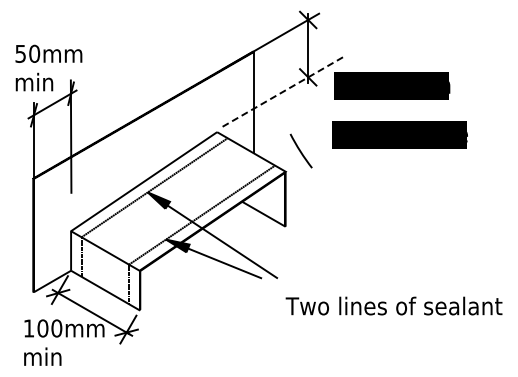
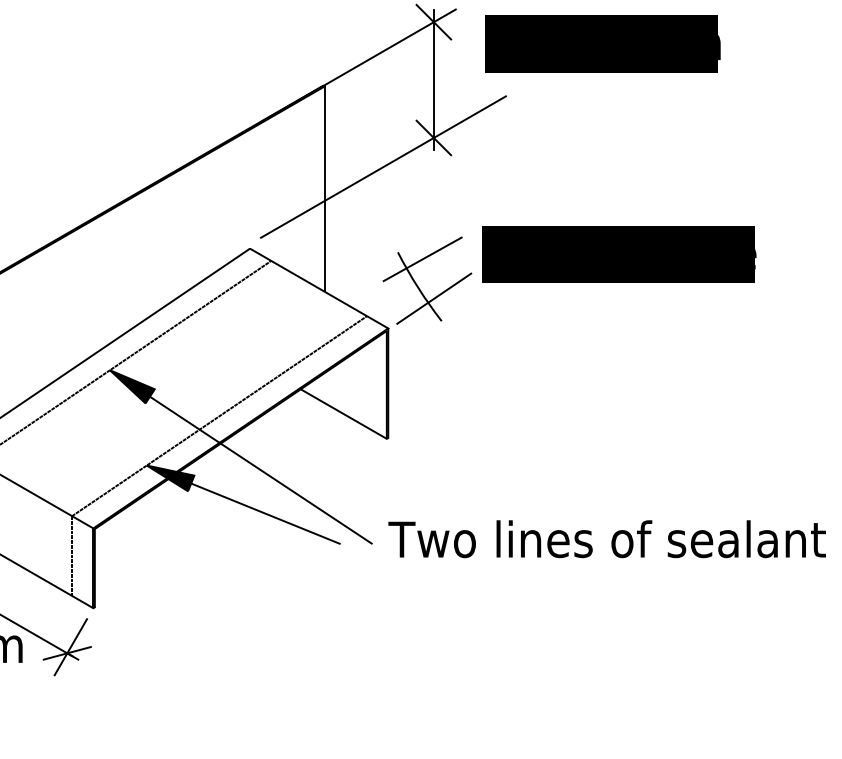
text: (392, 85) -> (603, 43), moved
line: (283, 91) -> (383, 166), dashed -> solid
line: (302, 137) -> (422, 259), added
line: (308, 156) -> (434, 297), added
text: (393, 305) -> (606, 538), moved

